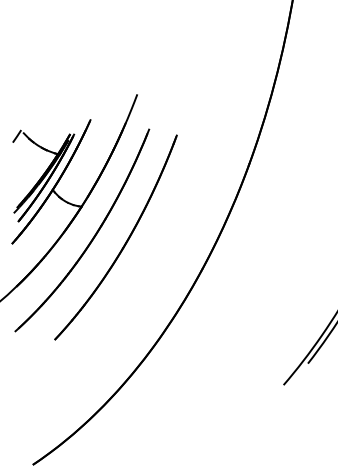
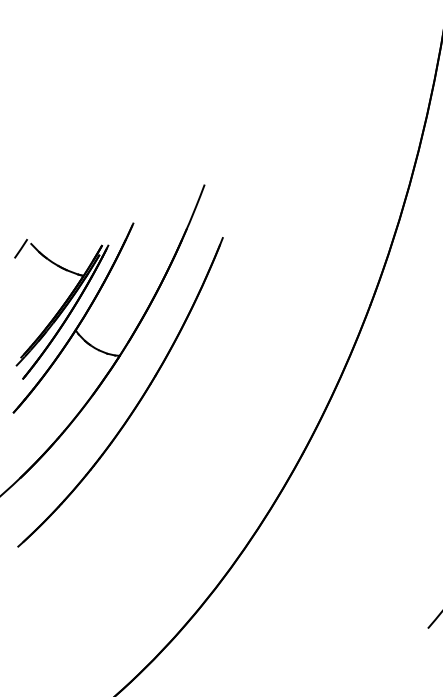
part: (125, 241) -> (186, 409), removed

